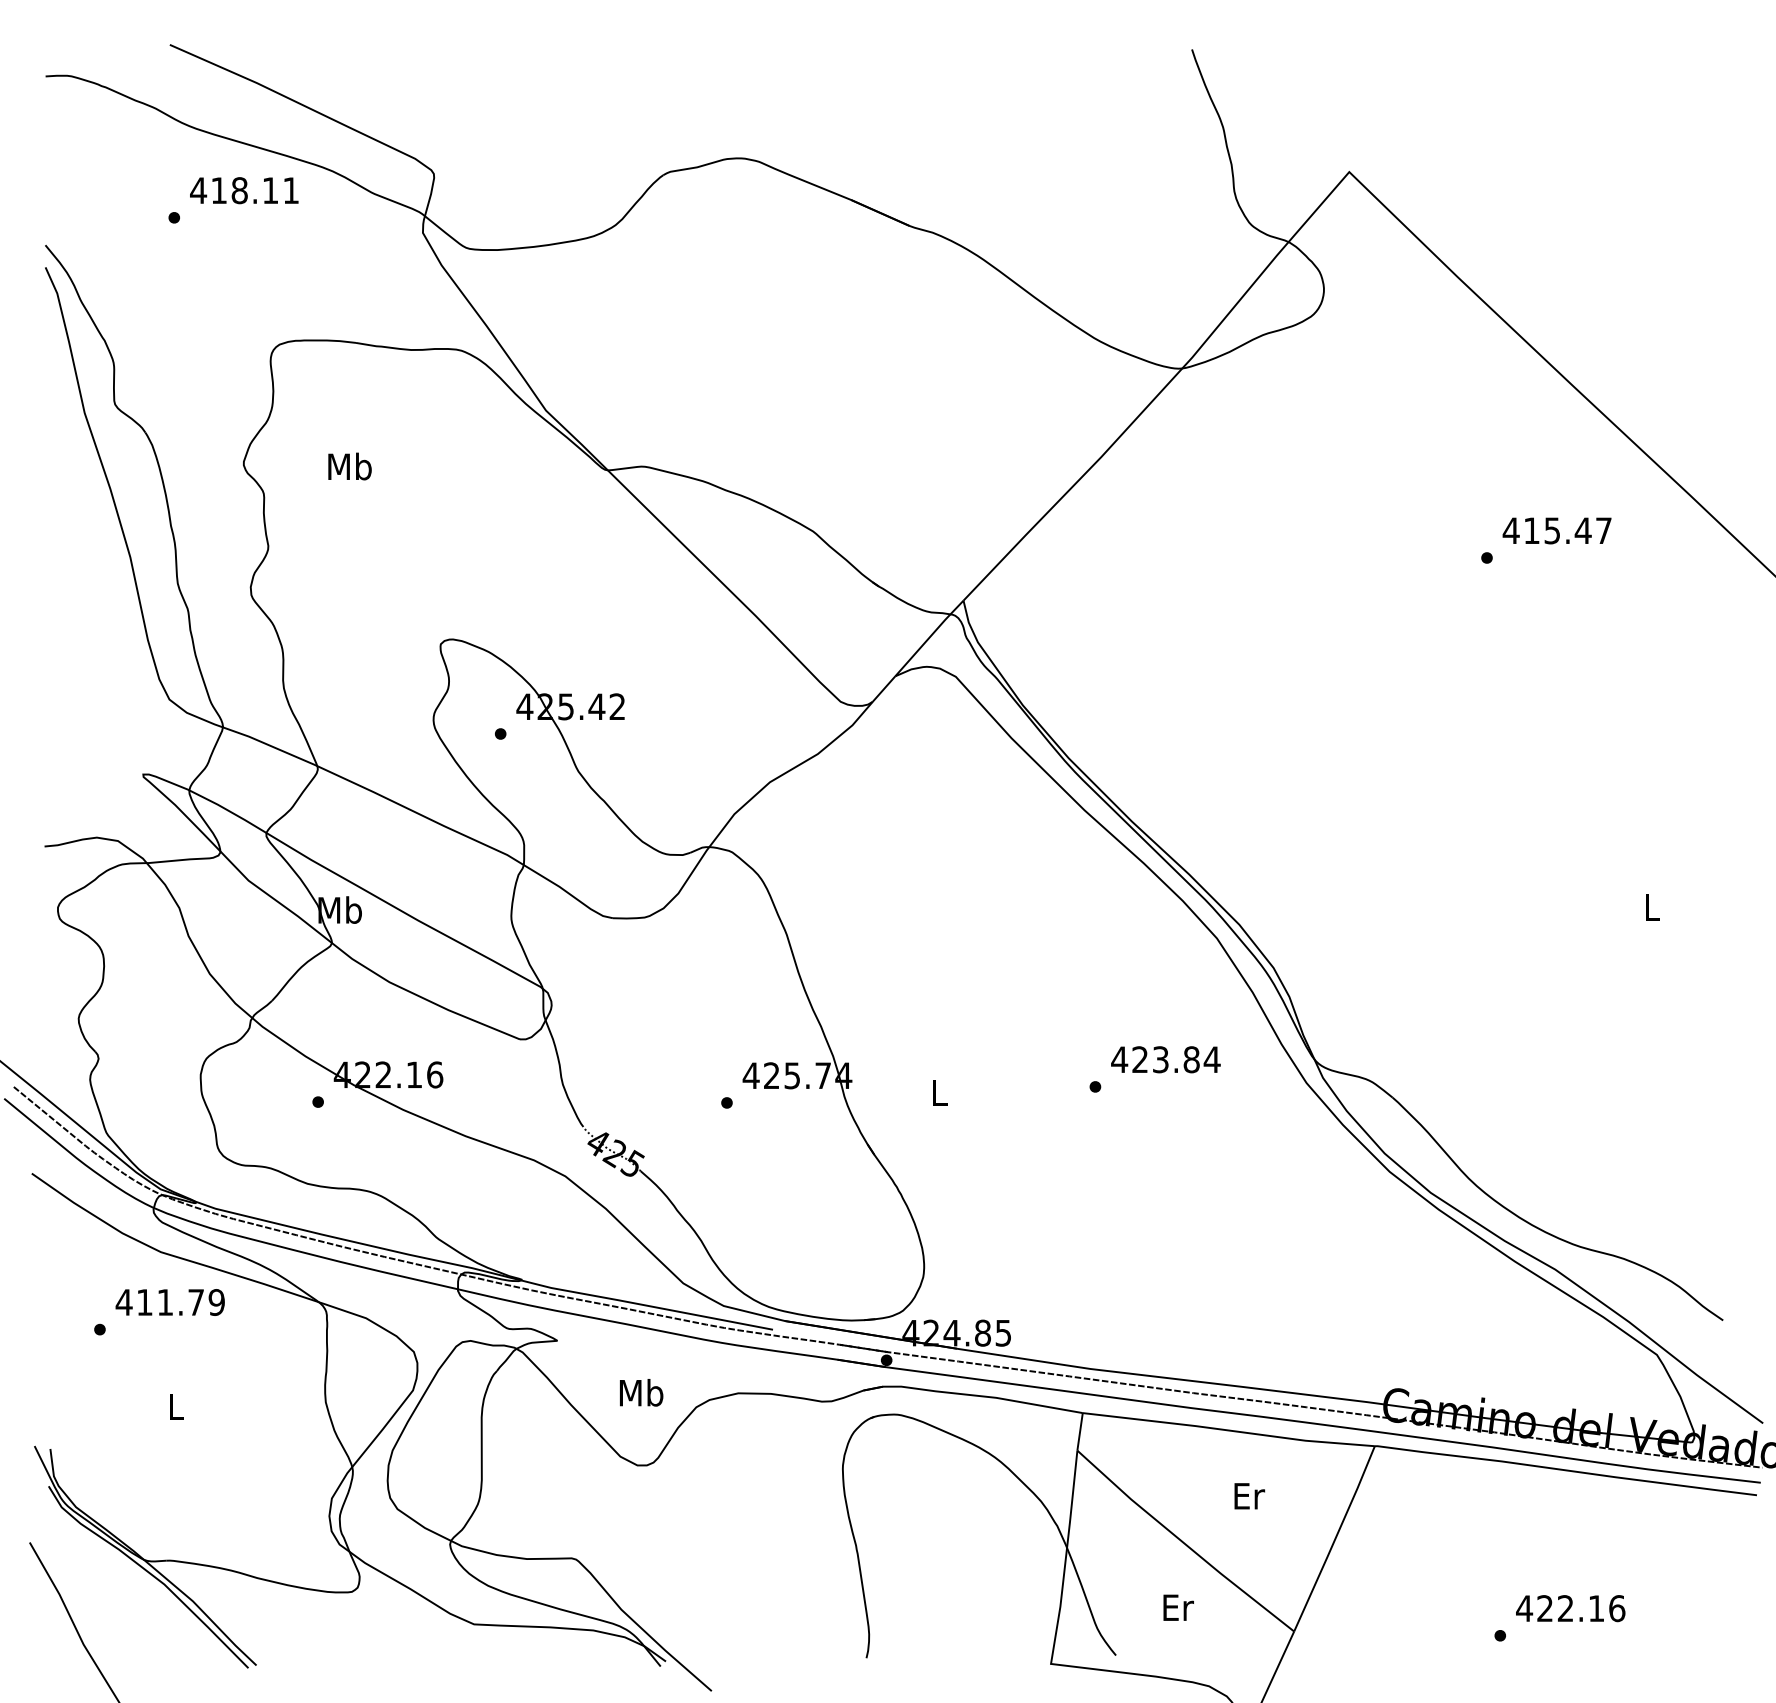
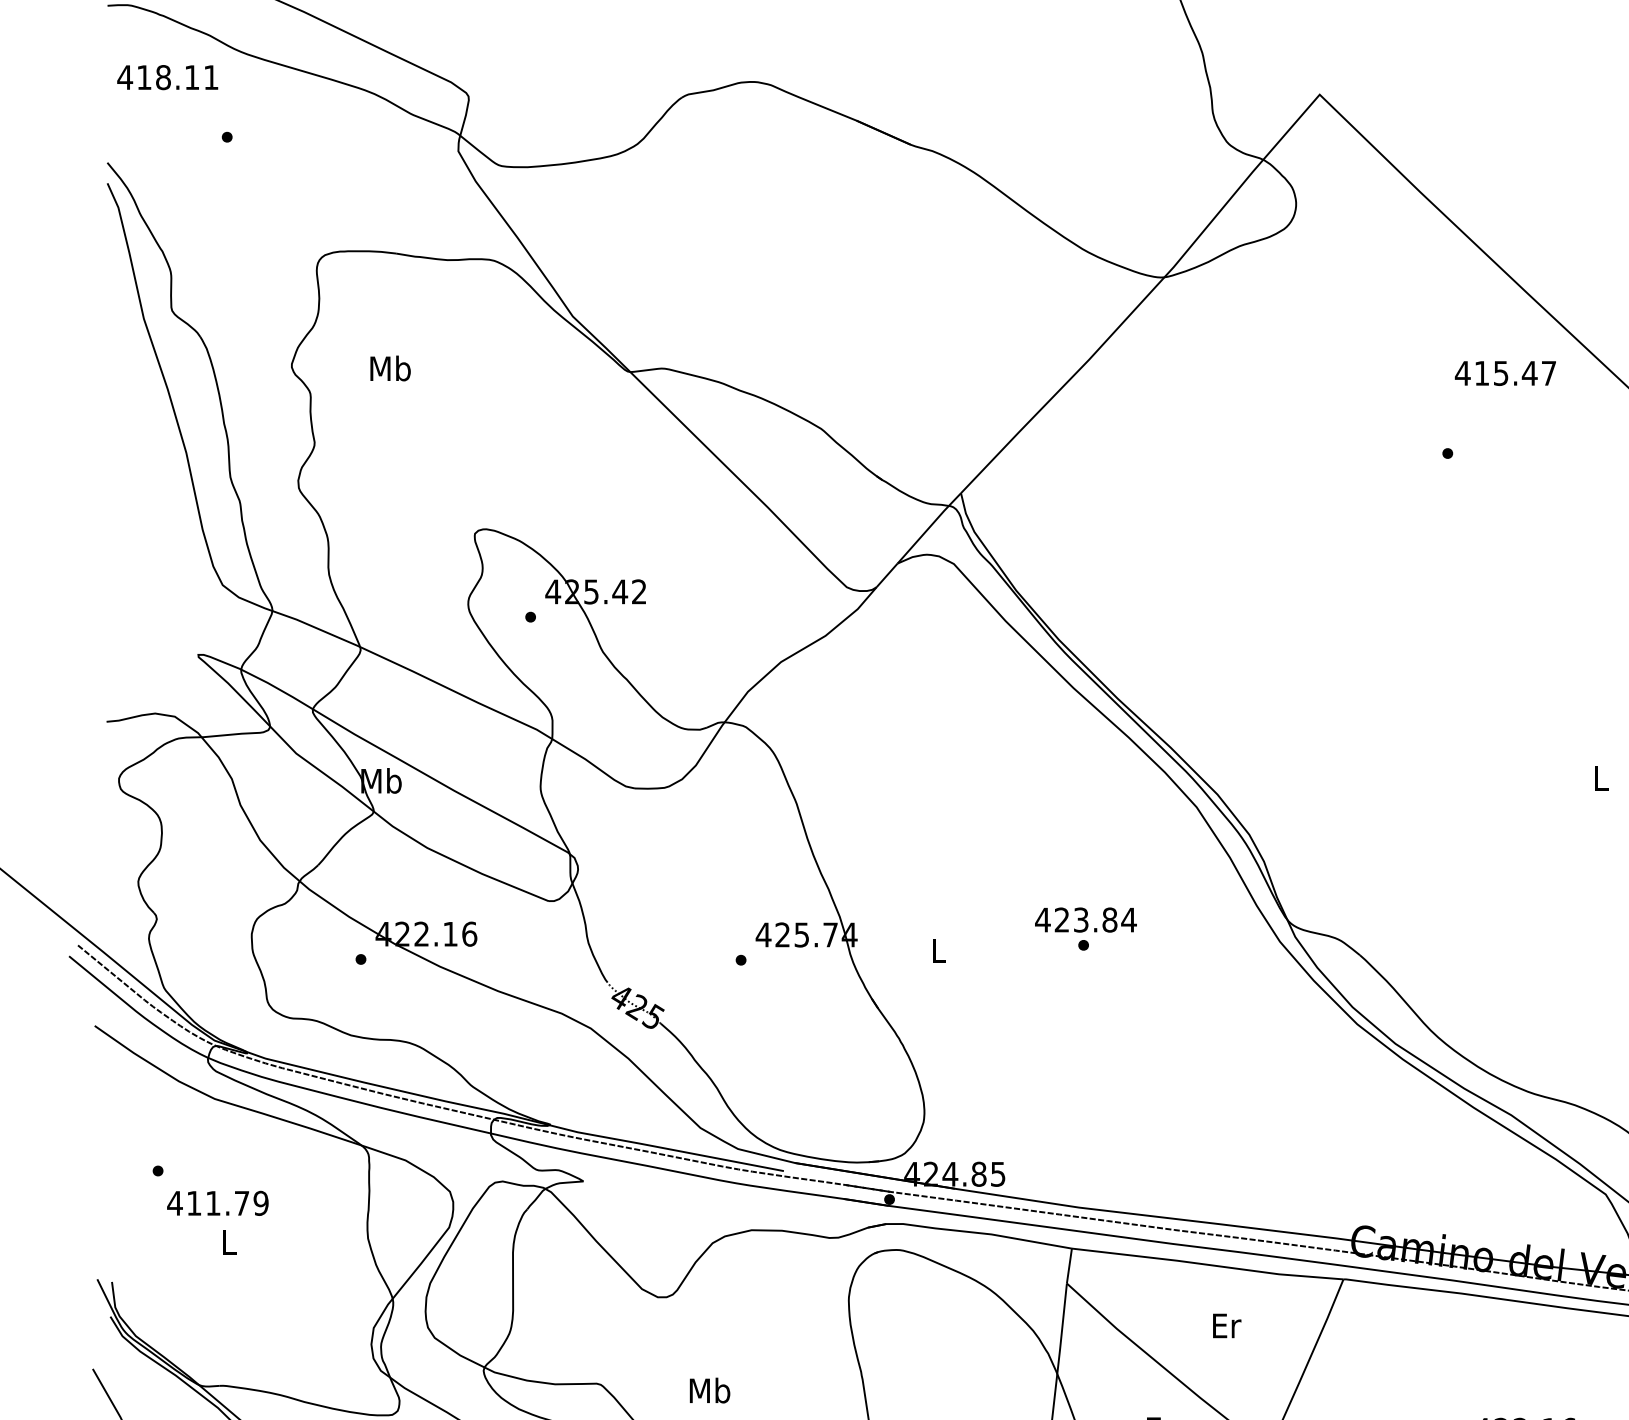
text: (244, 190) -> (167, 77), moved
text: (1556, 530) -> (1504, 373), moved
text: (1165, 1059) -> (1085, 919), moved
text: (169, 1302) -> (217, 1203), moved
text: (641, 1392) -> (709, 1390), moved

